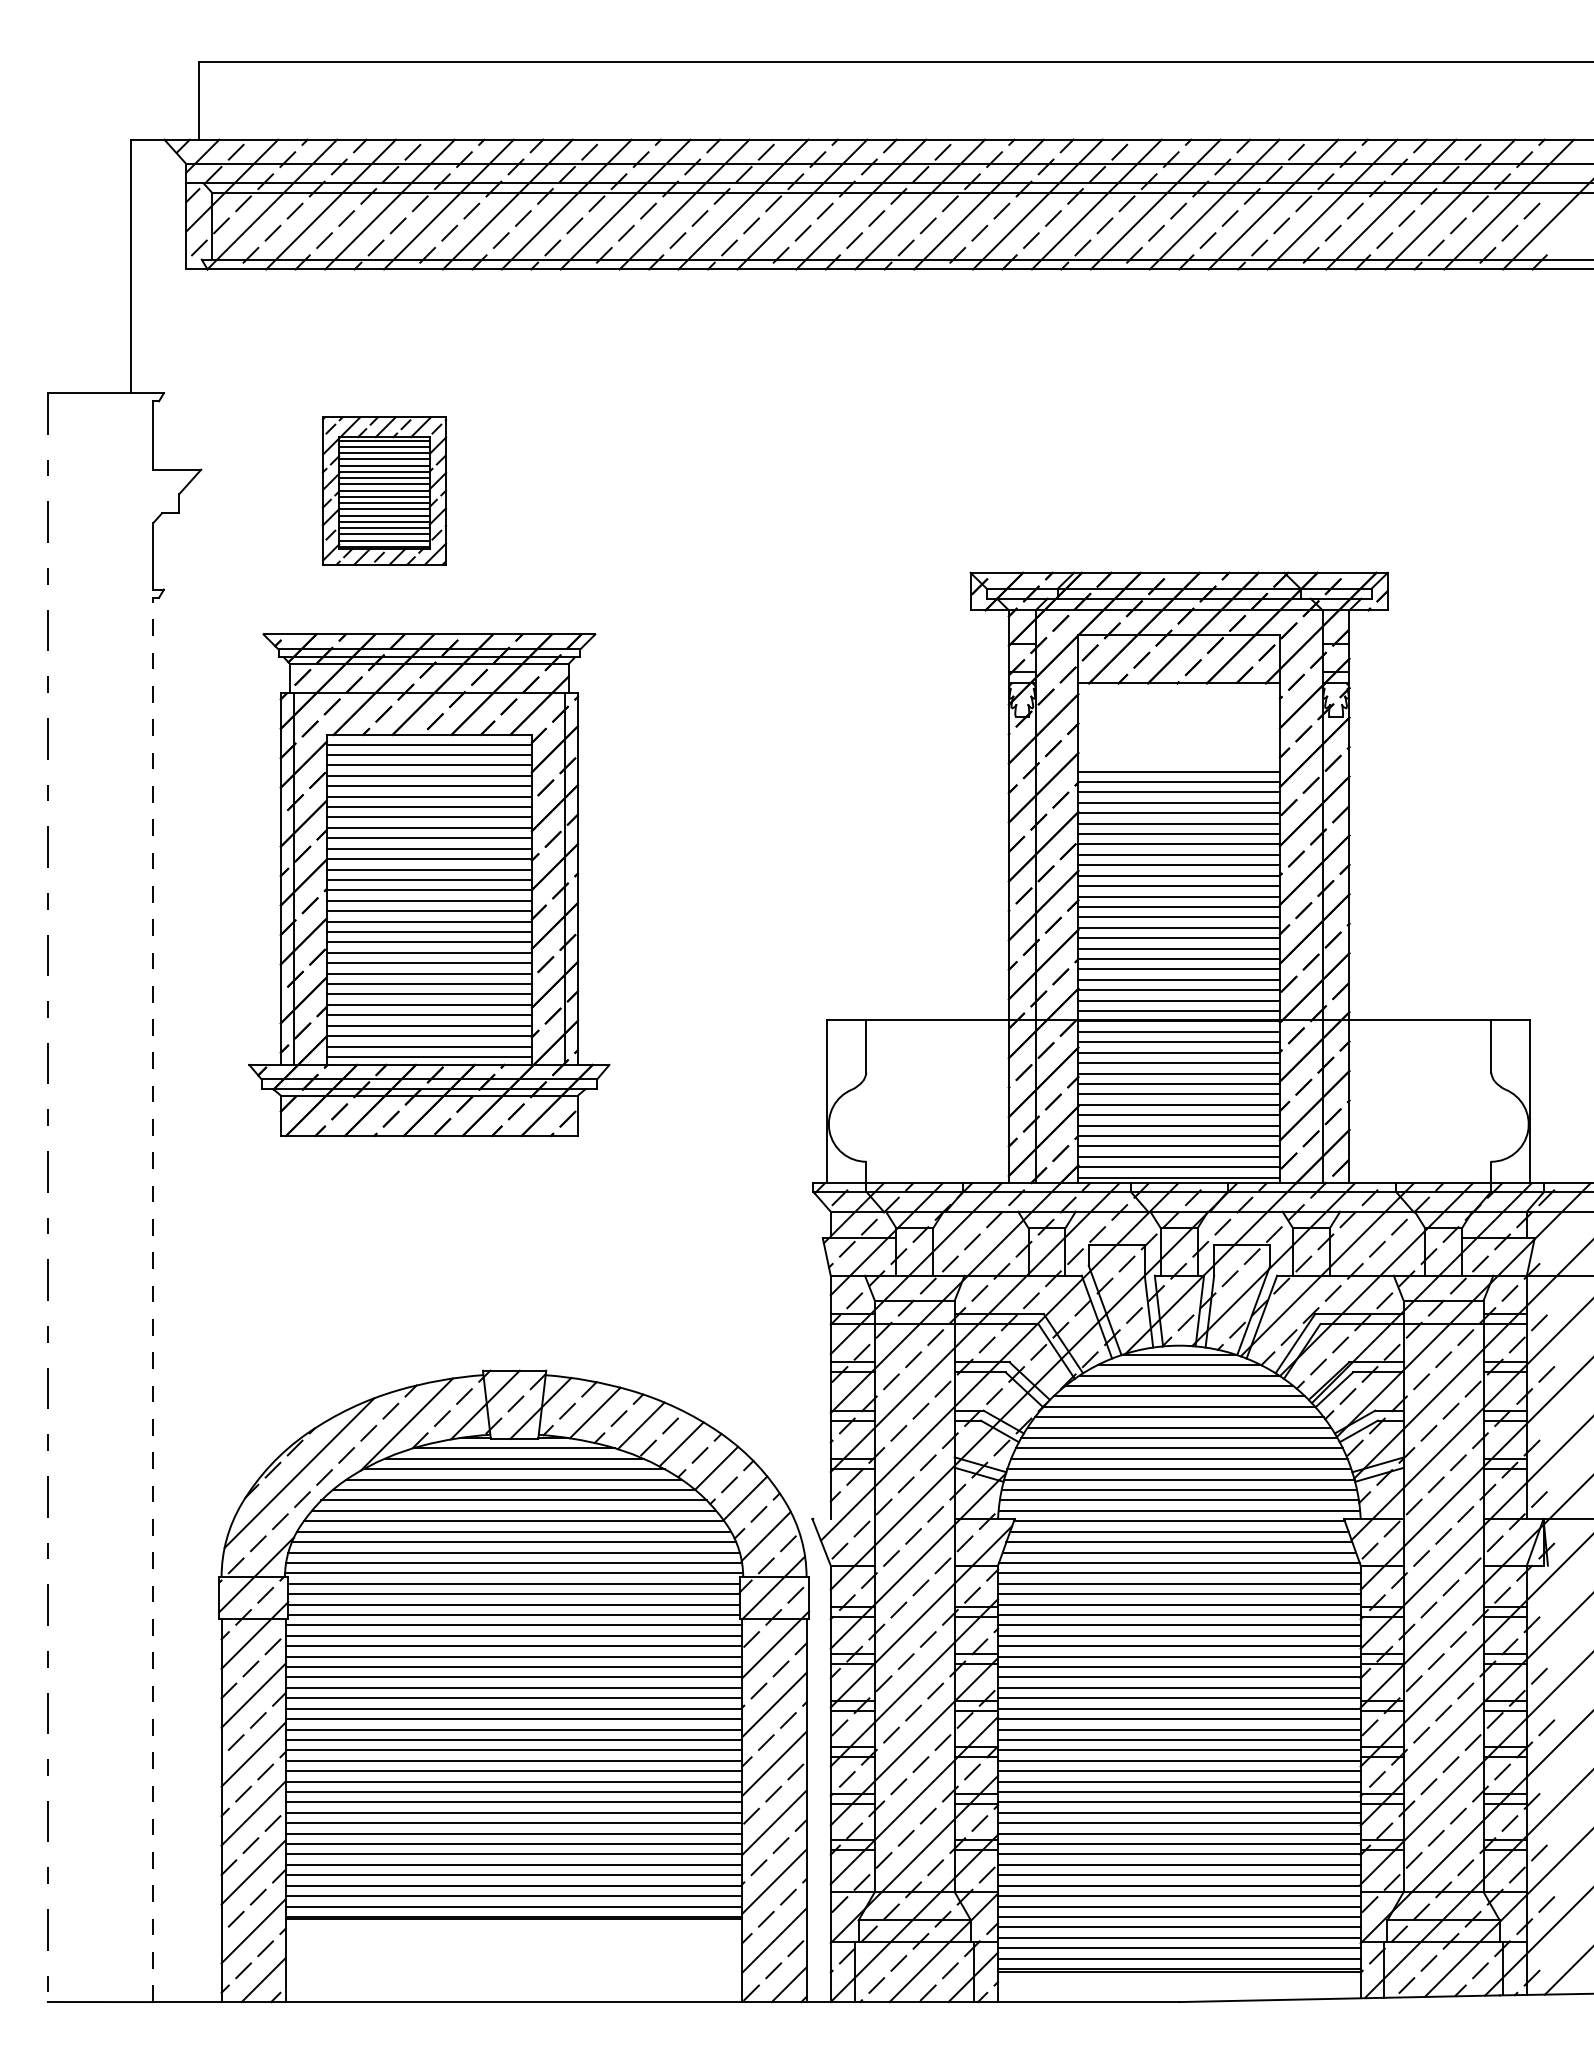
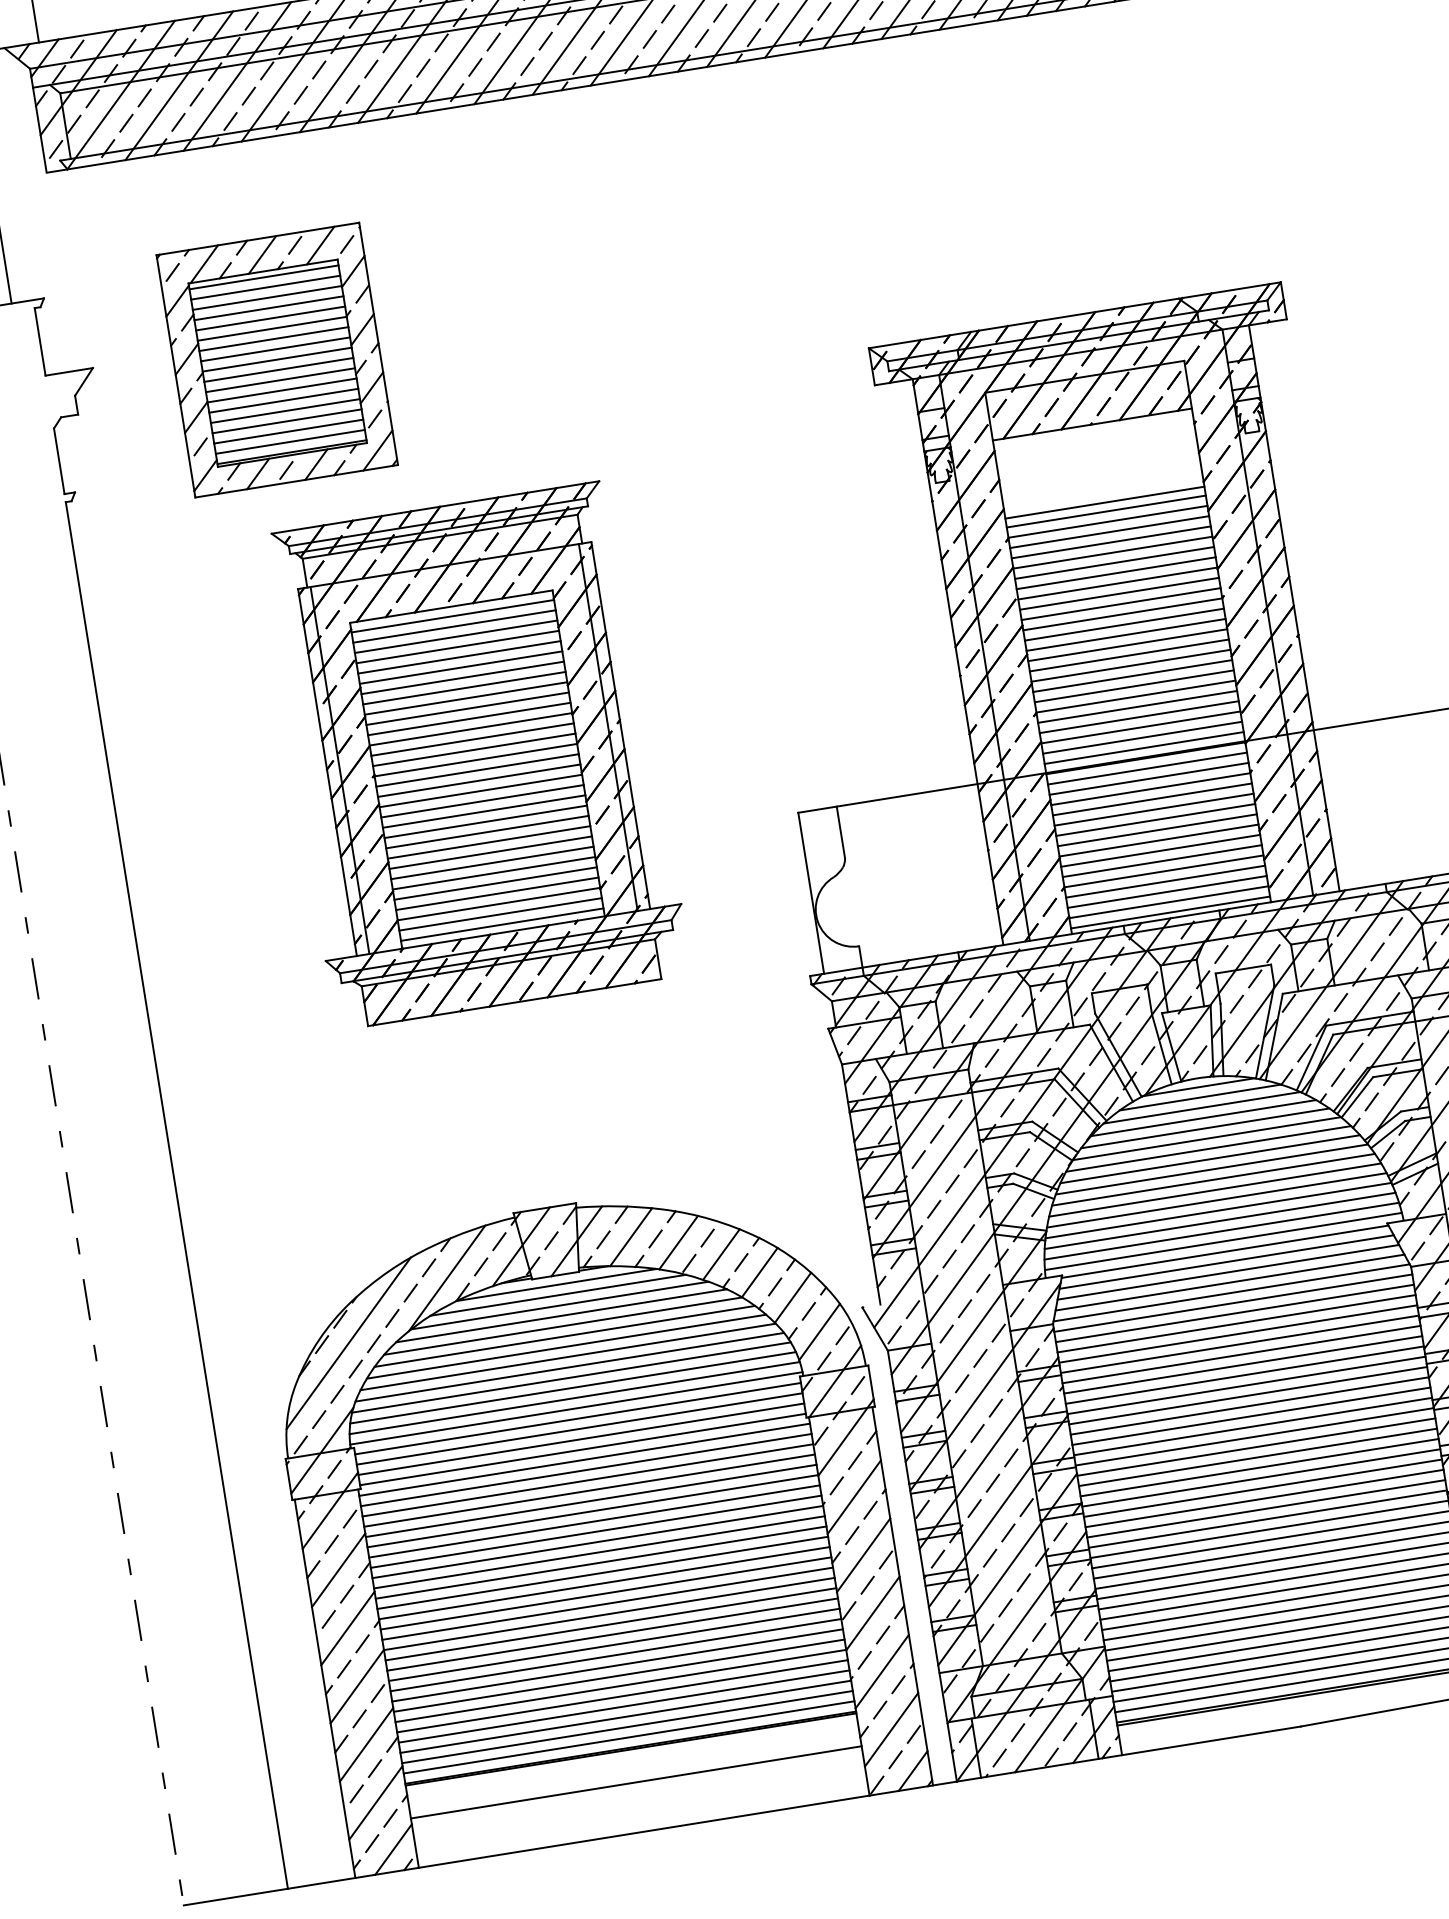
part: (384, 490) -> (277, 359), size x1.67
line: (1178, 762) -> (1104, 502), added
part: (429, 885) -> (475, 755), moved
line: (153, 1299) -> (177, 1195), dashed -> solid
line: (513, 1952) -> (635, 1782), added

